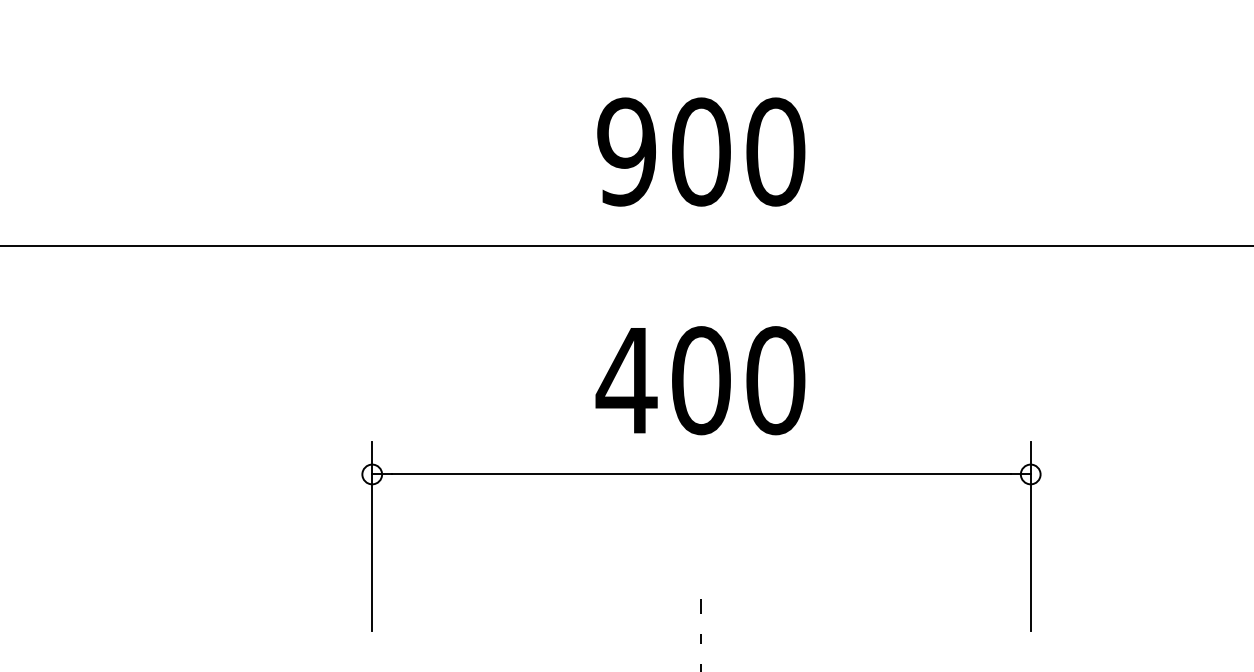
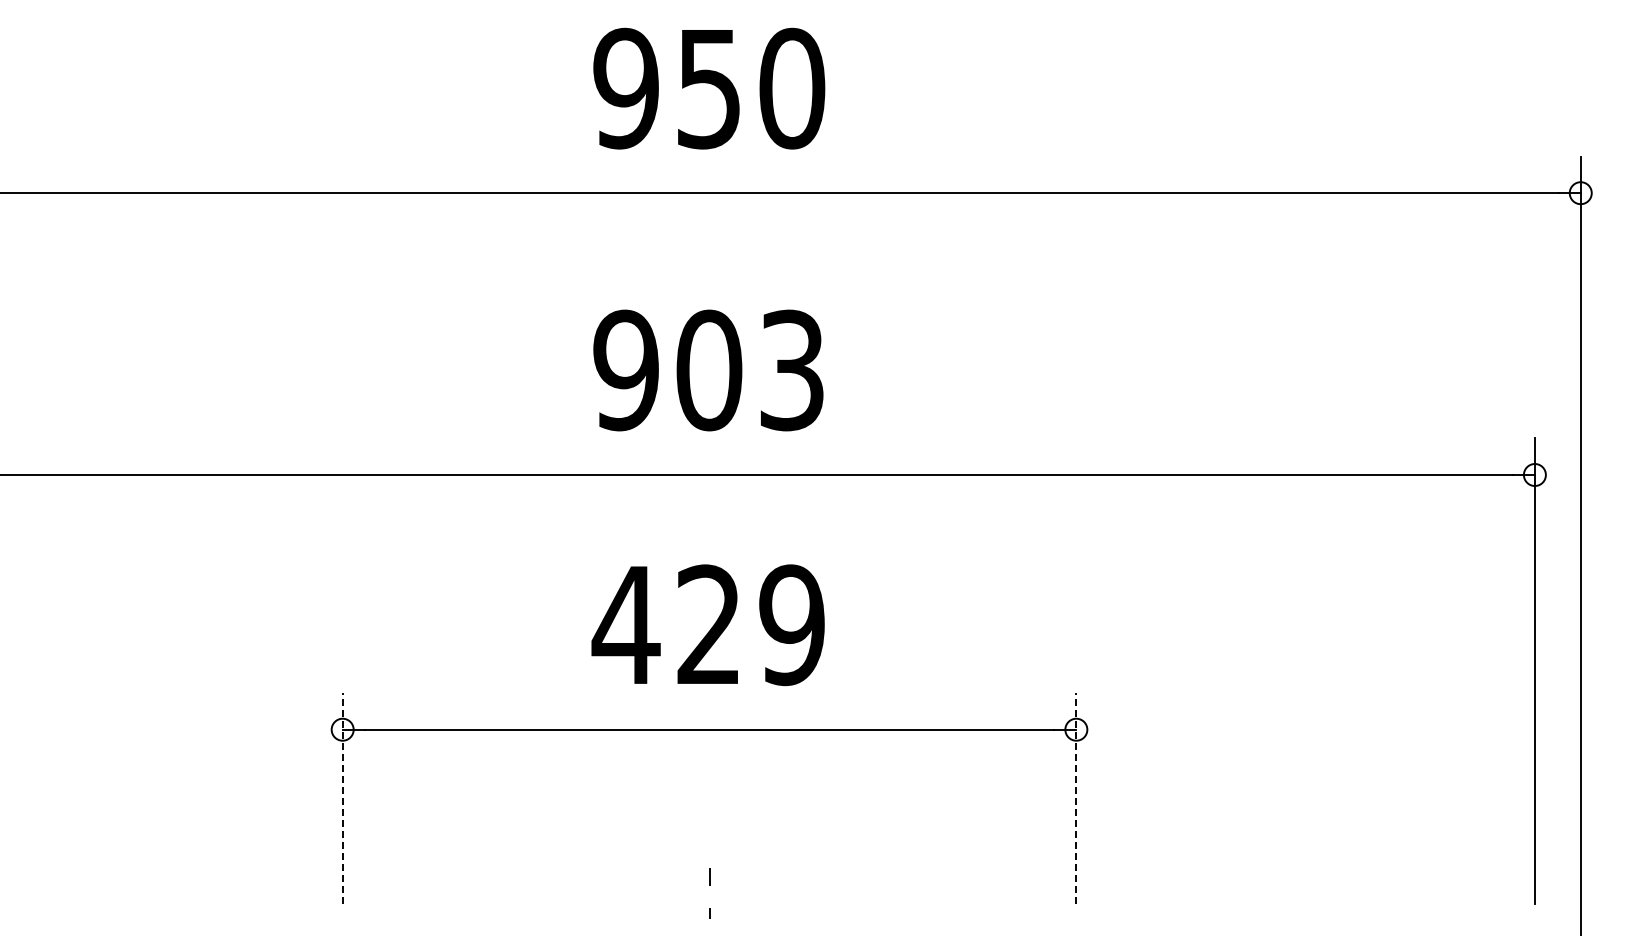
text: (775, 152) -> (792, 370), 900 -> 903
text: (738, 380) -> (750, 625), 400 -> 429
line: (372, 535) -> (342, 797), solid -> dashed
line: (1030, 535) -> (1076, 797), solid -> dashed

